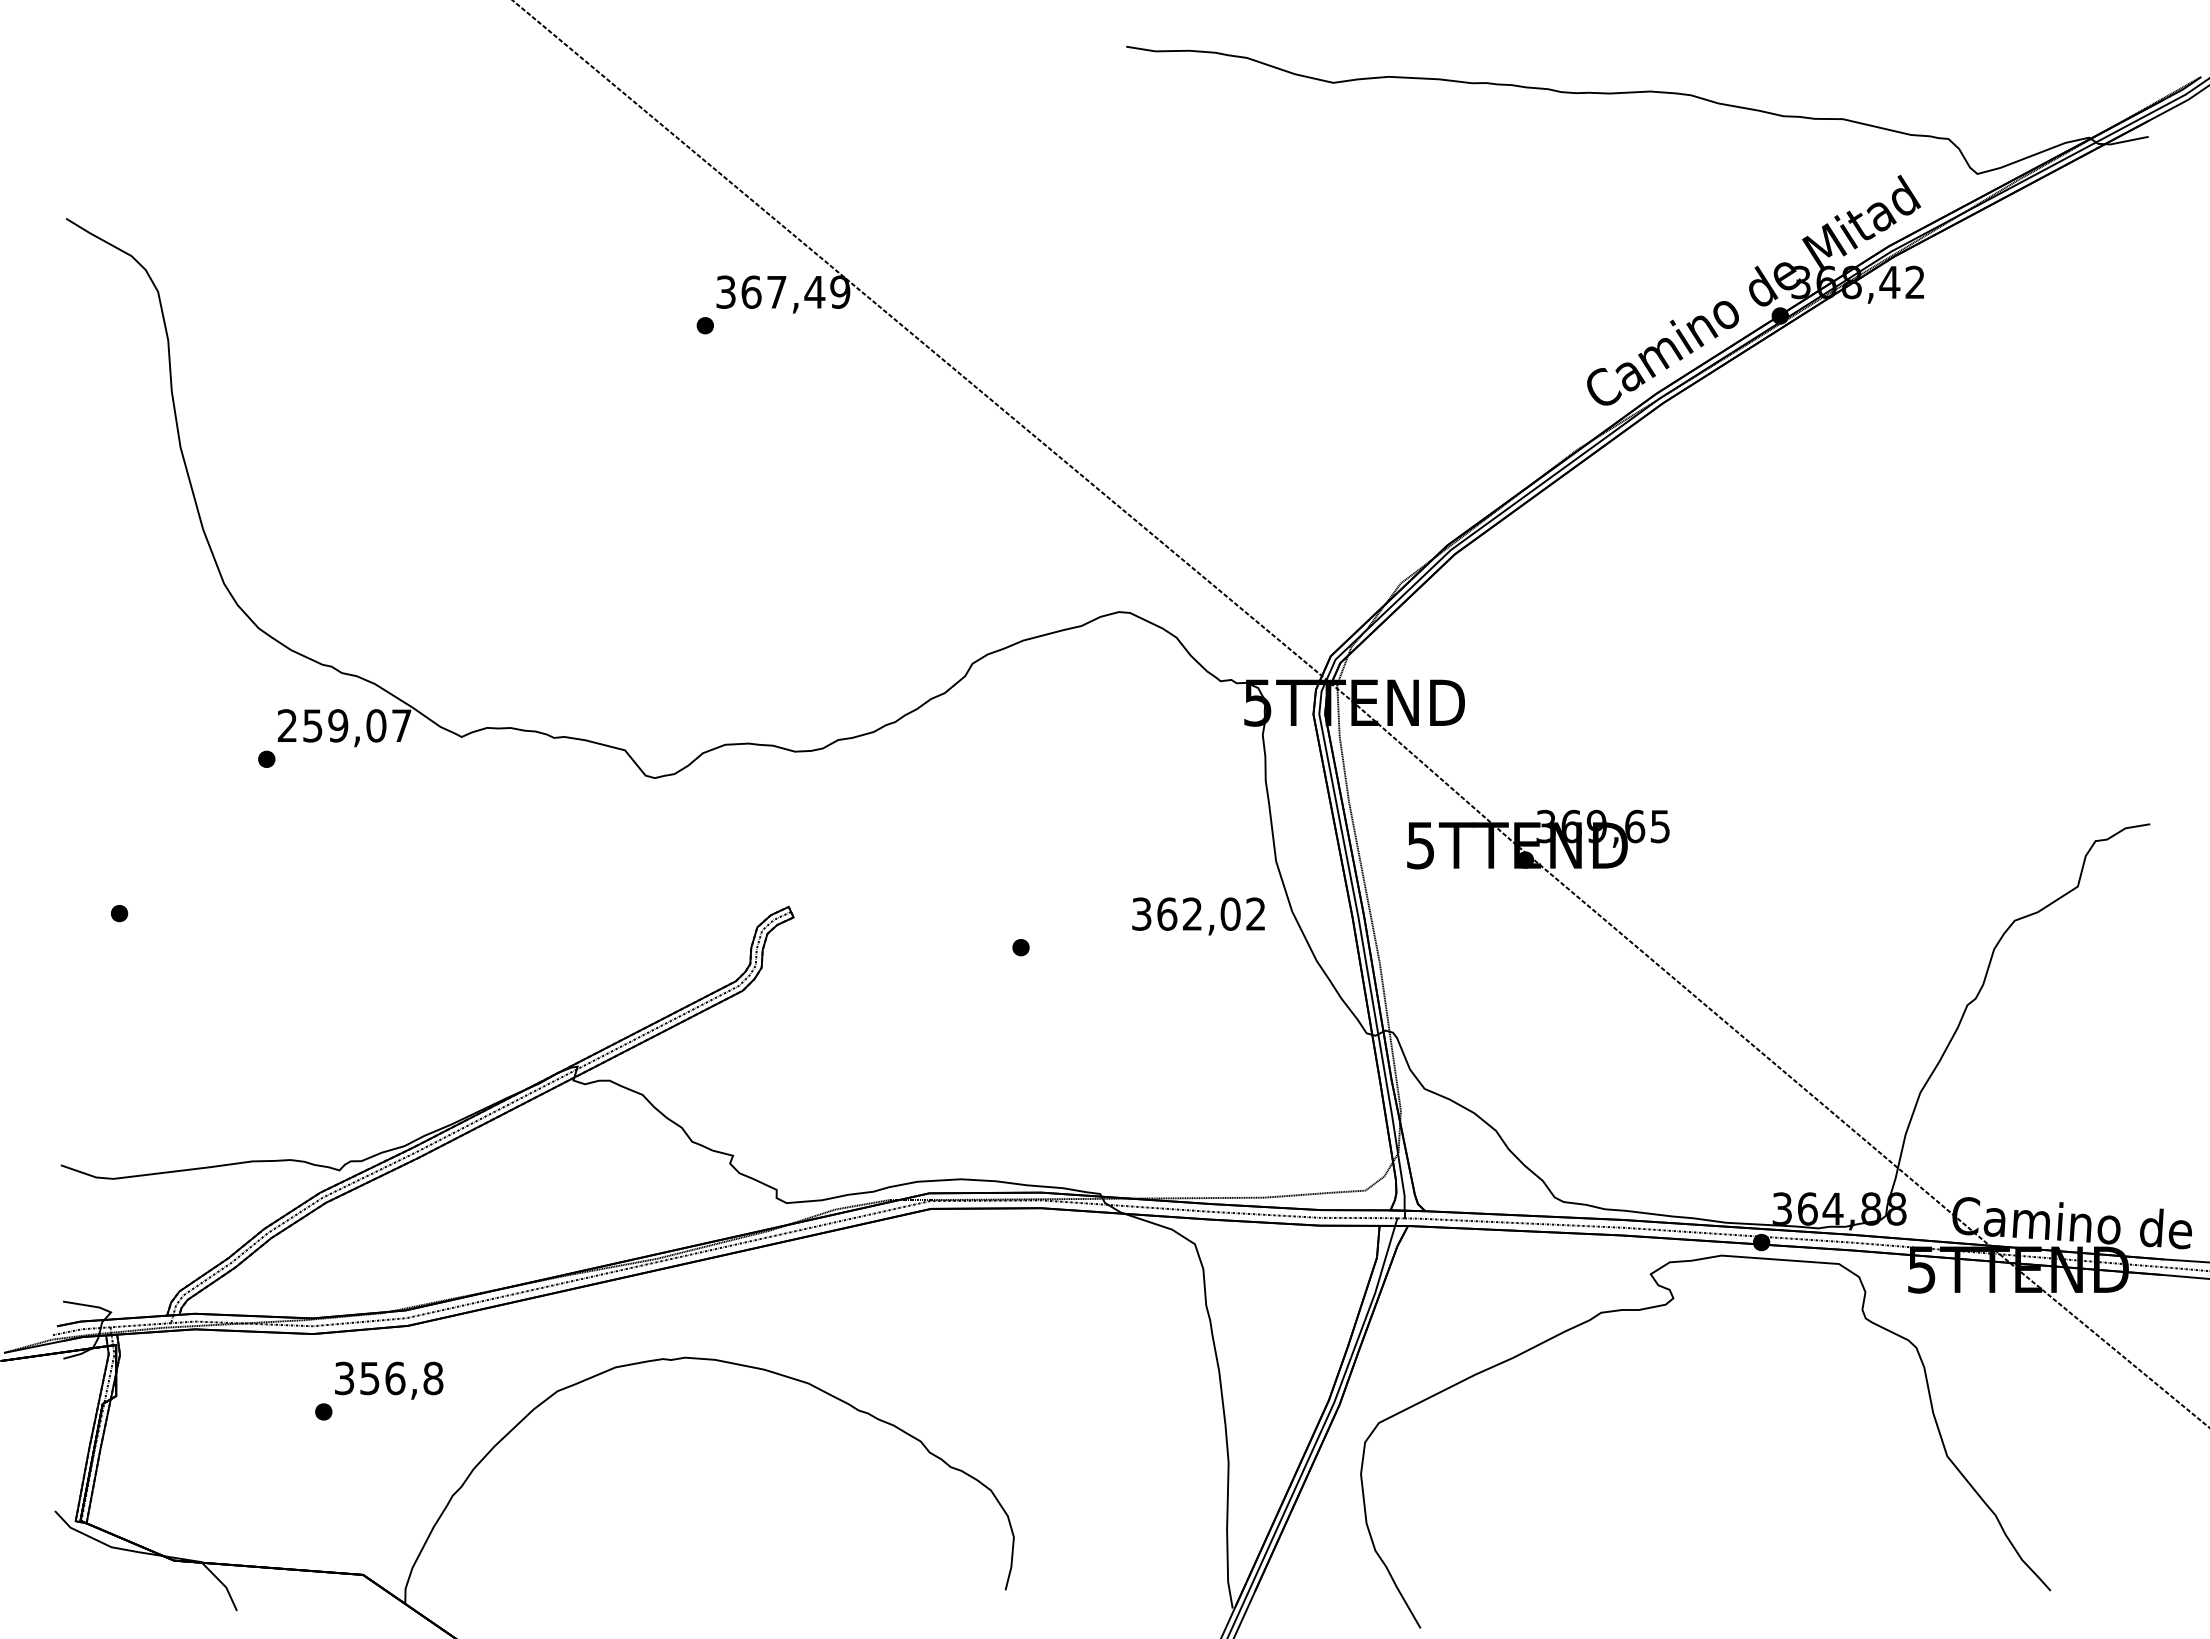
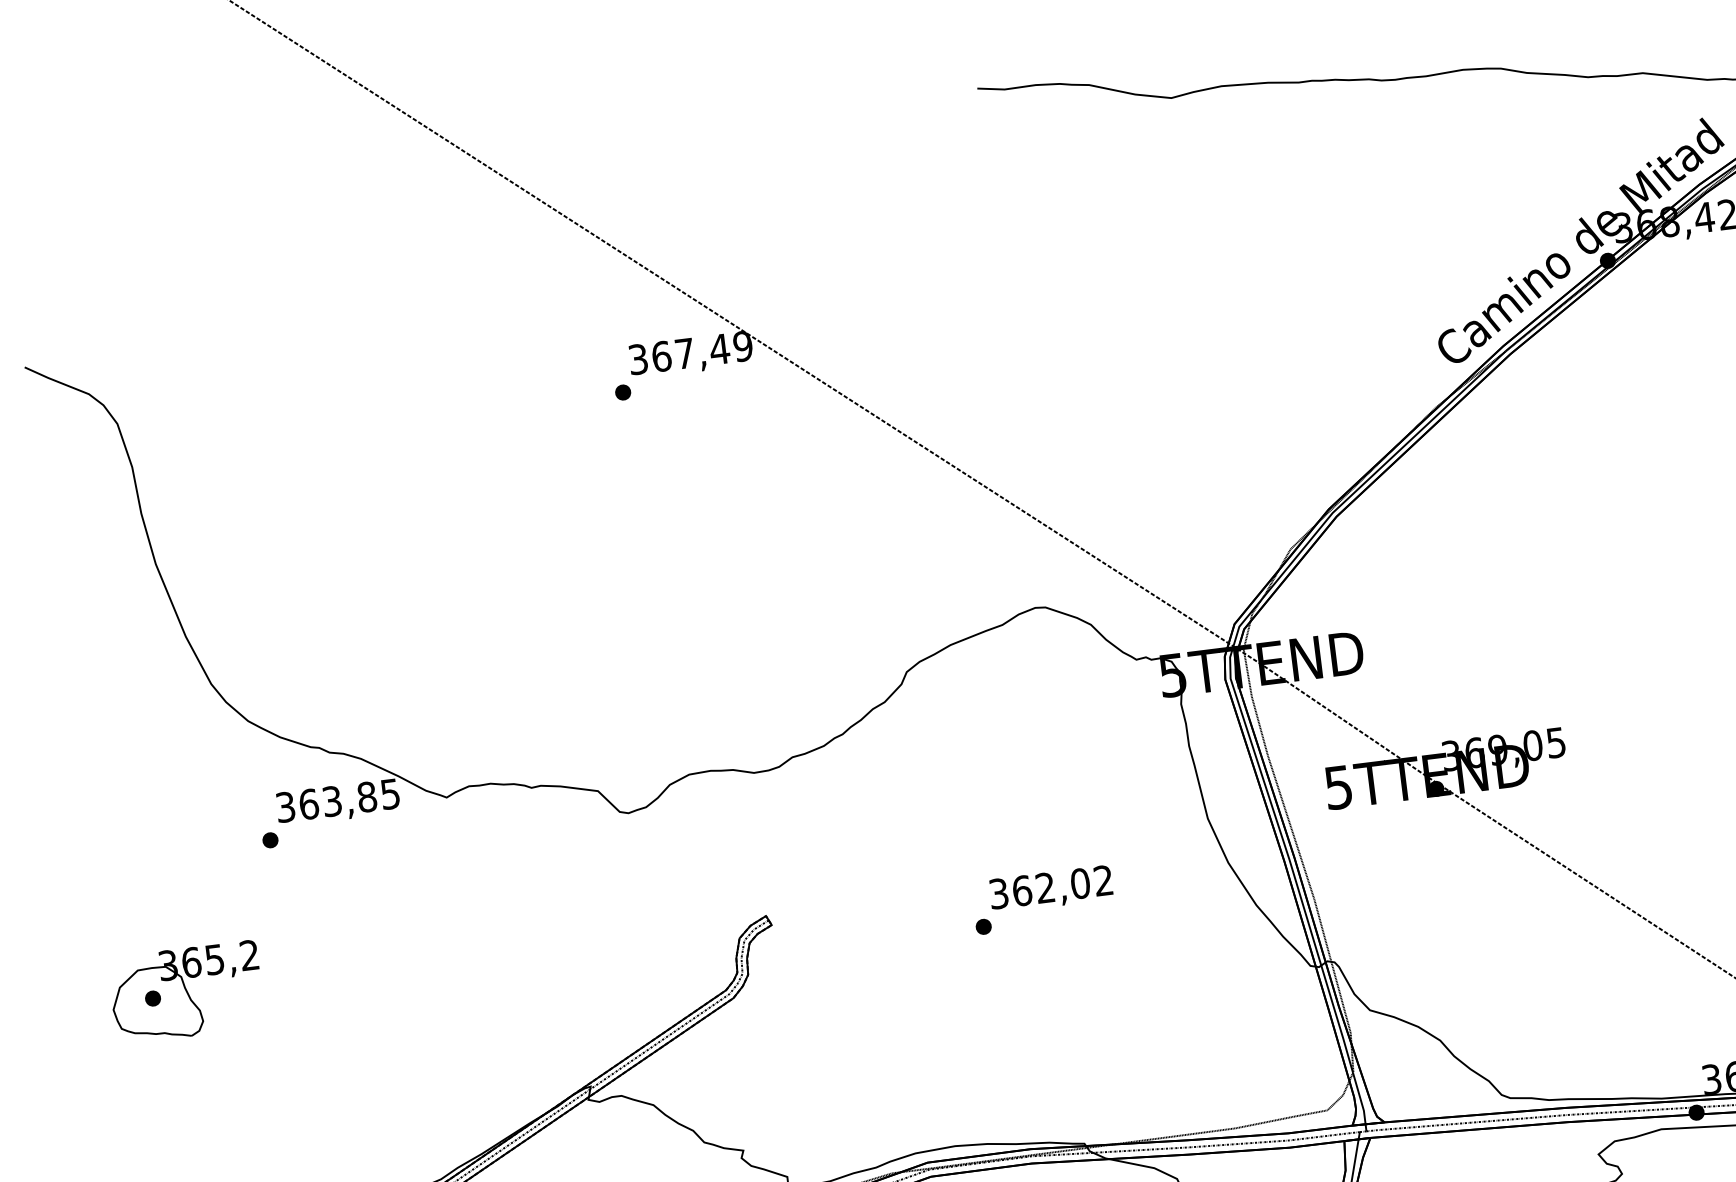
text: (344, 725) -> (337, 800), 259,07 -> 363,85
text: (1635, 826) -> (1533, 745), 369,65 -> 369,05
part: (155, 911) -> (185, 992), added
text: (1198, 916) -> (1051, 889), moved

